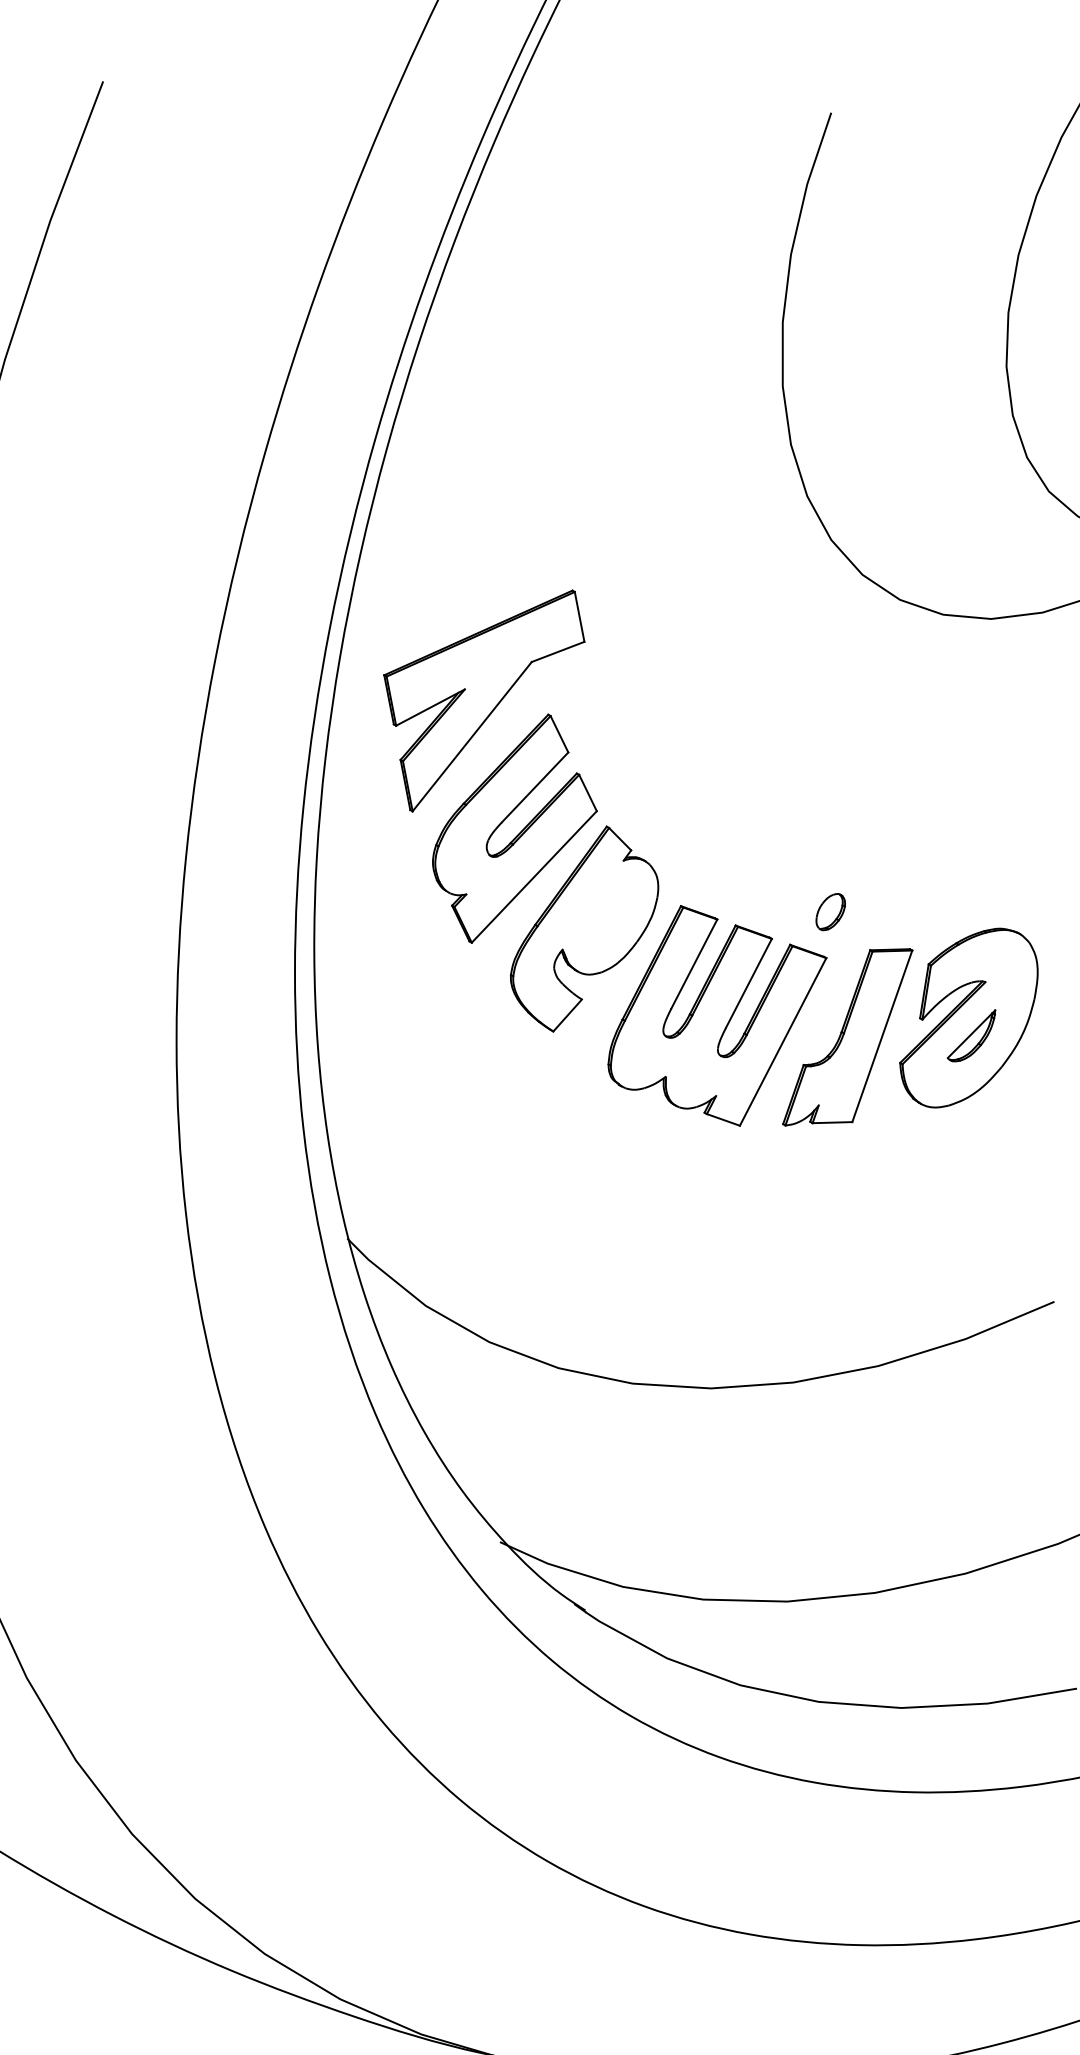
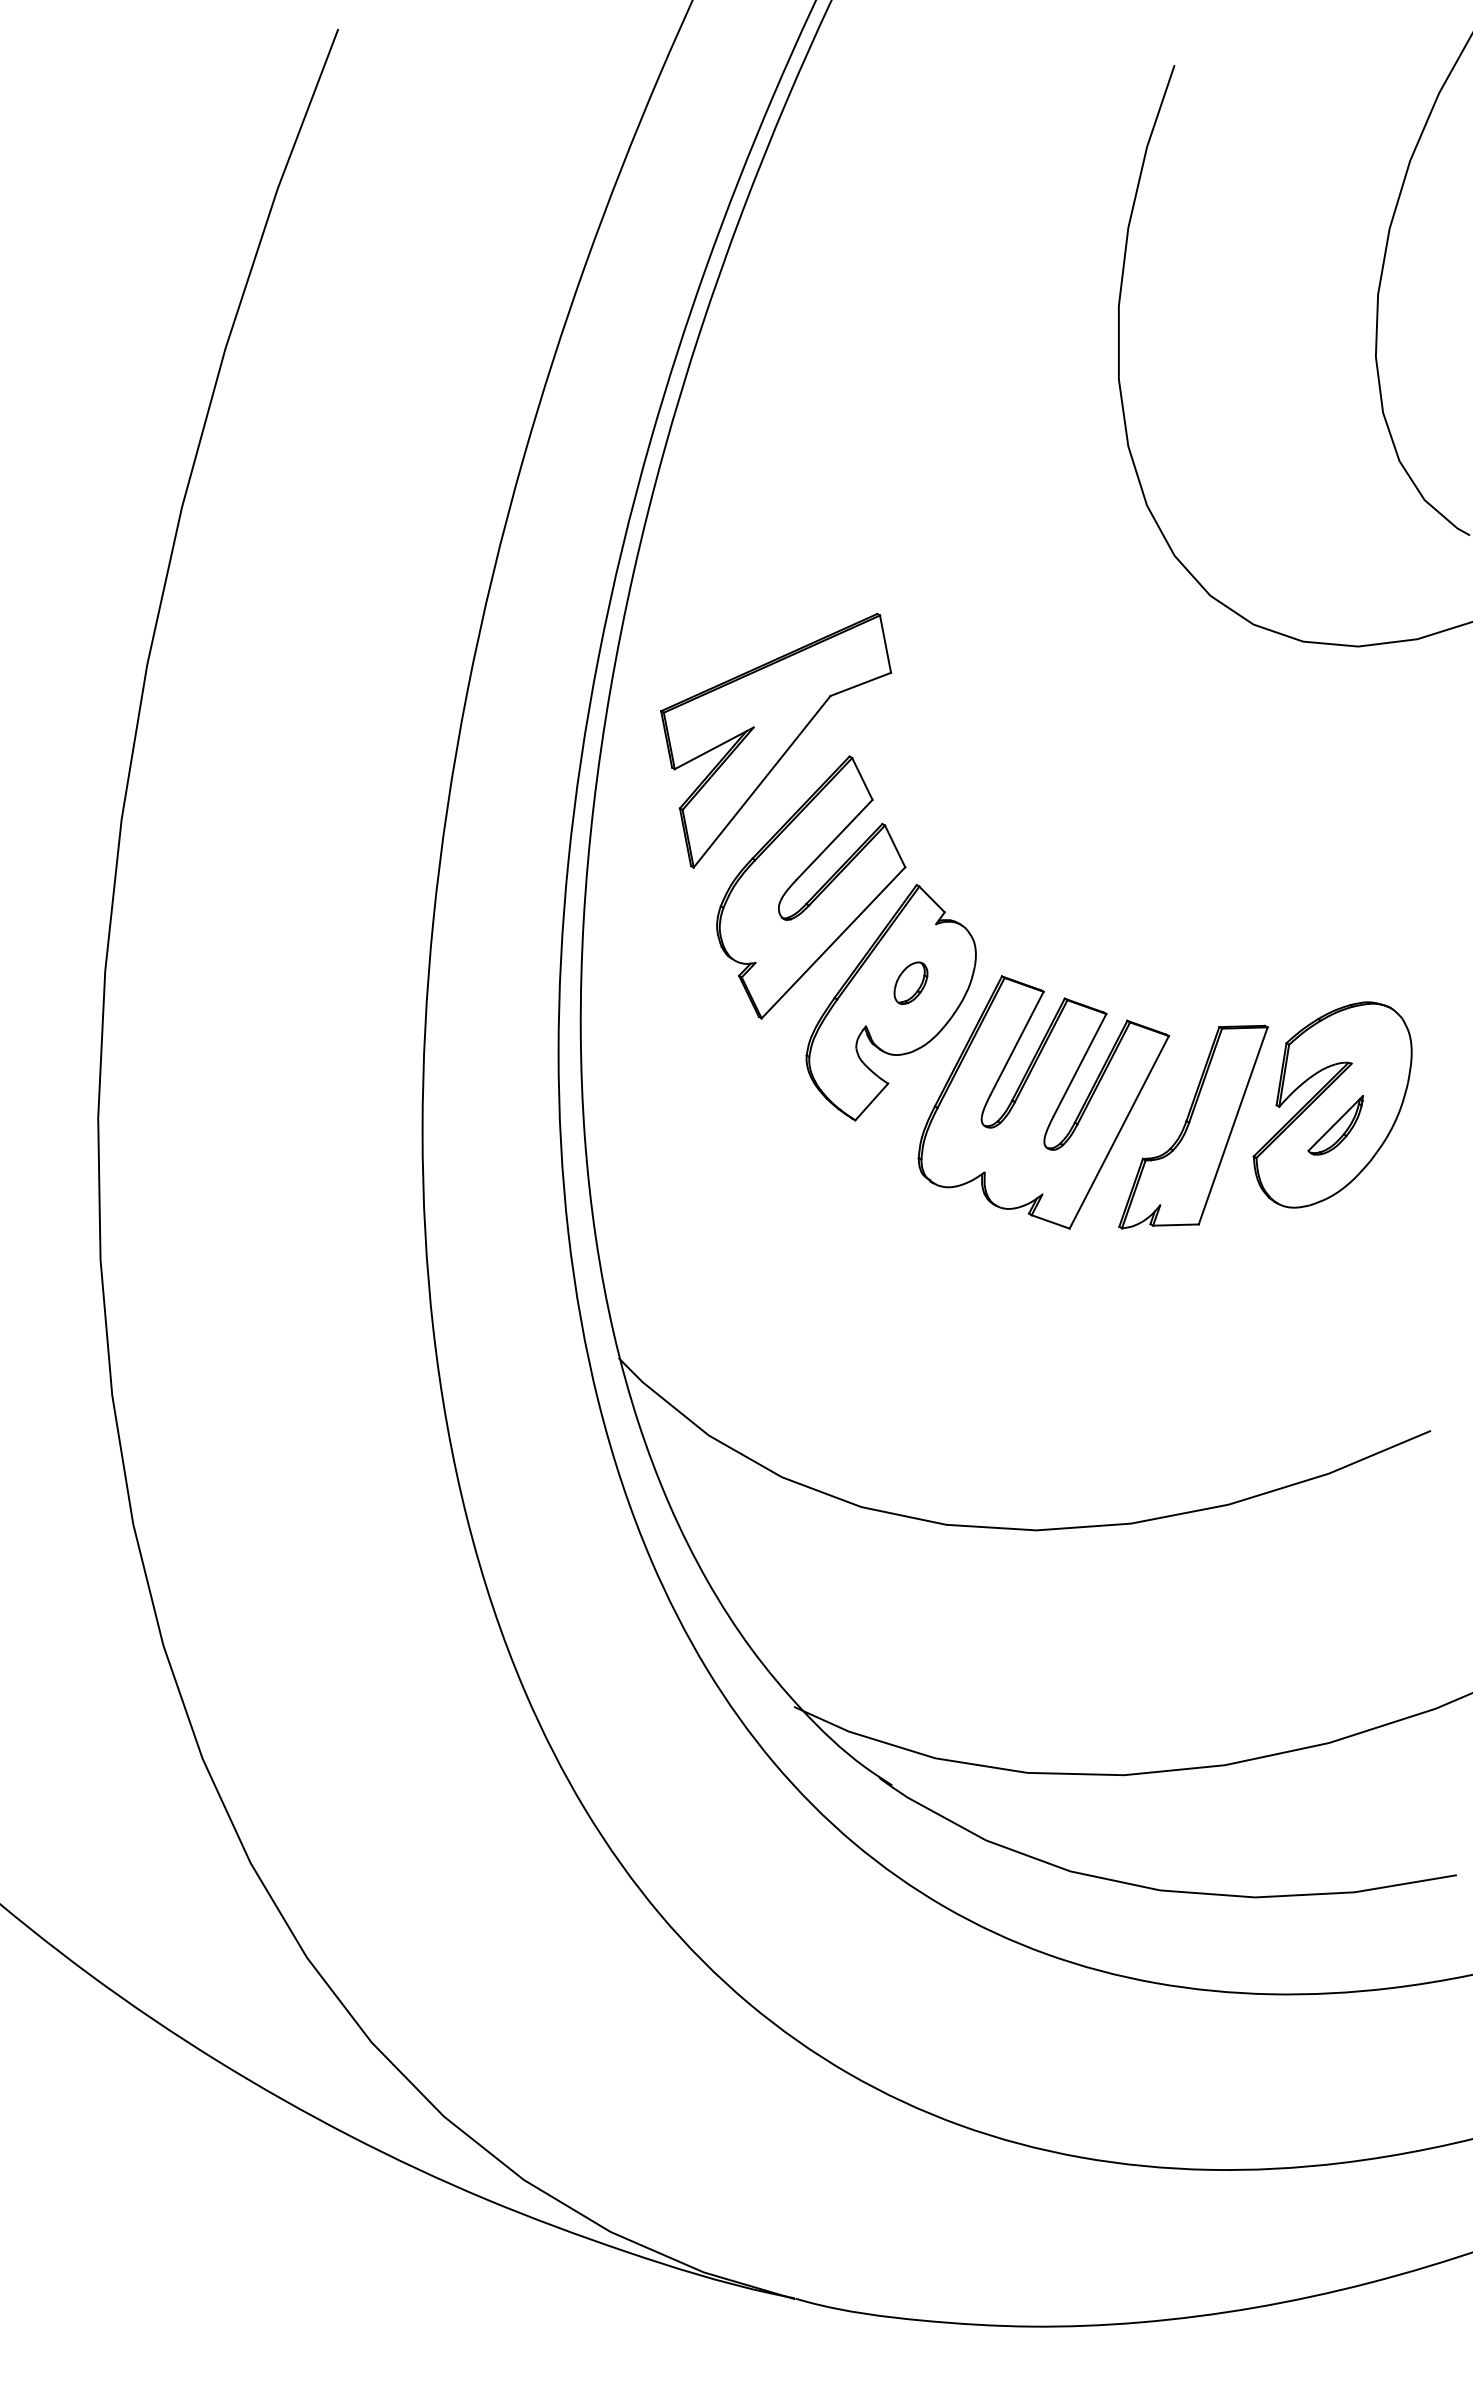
part: (830, 911) -> (910, 982), moved

